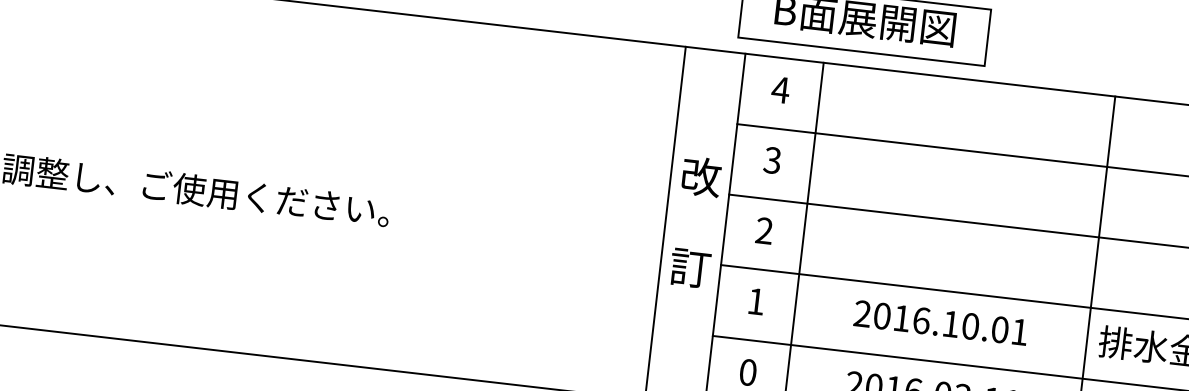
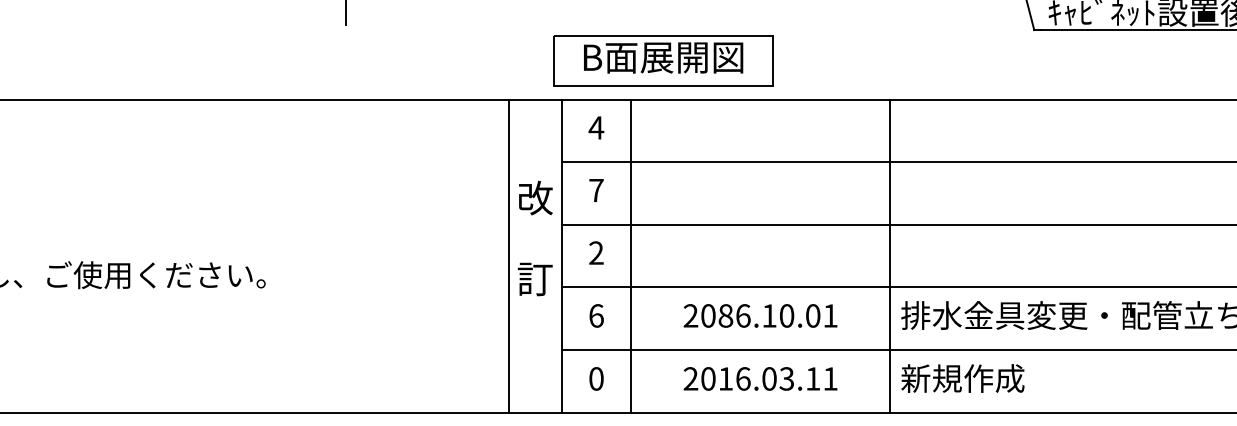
text: (772, 160) -> (596, 190), 3 -> 7
text: (694, 222) -> (534, 238), moved
text: (756, 301) -> (596, 315), 1 -> 6
text: (901, 317) -> (725, 315), 2016.10.01 -> 2086.10.01

